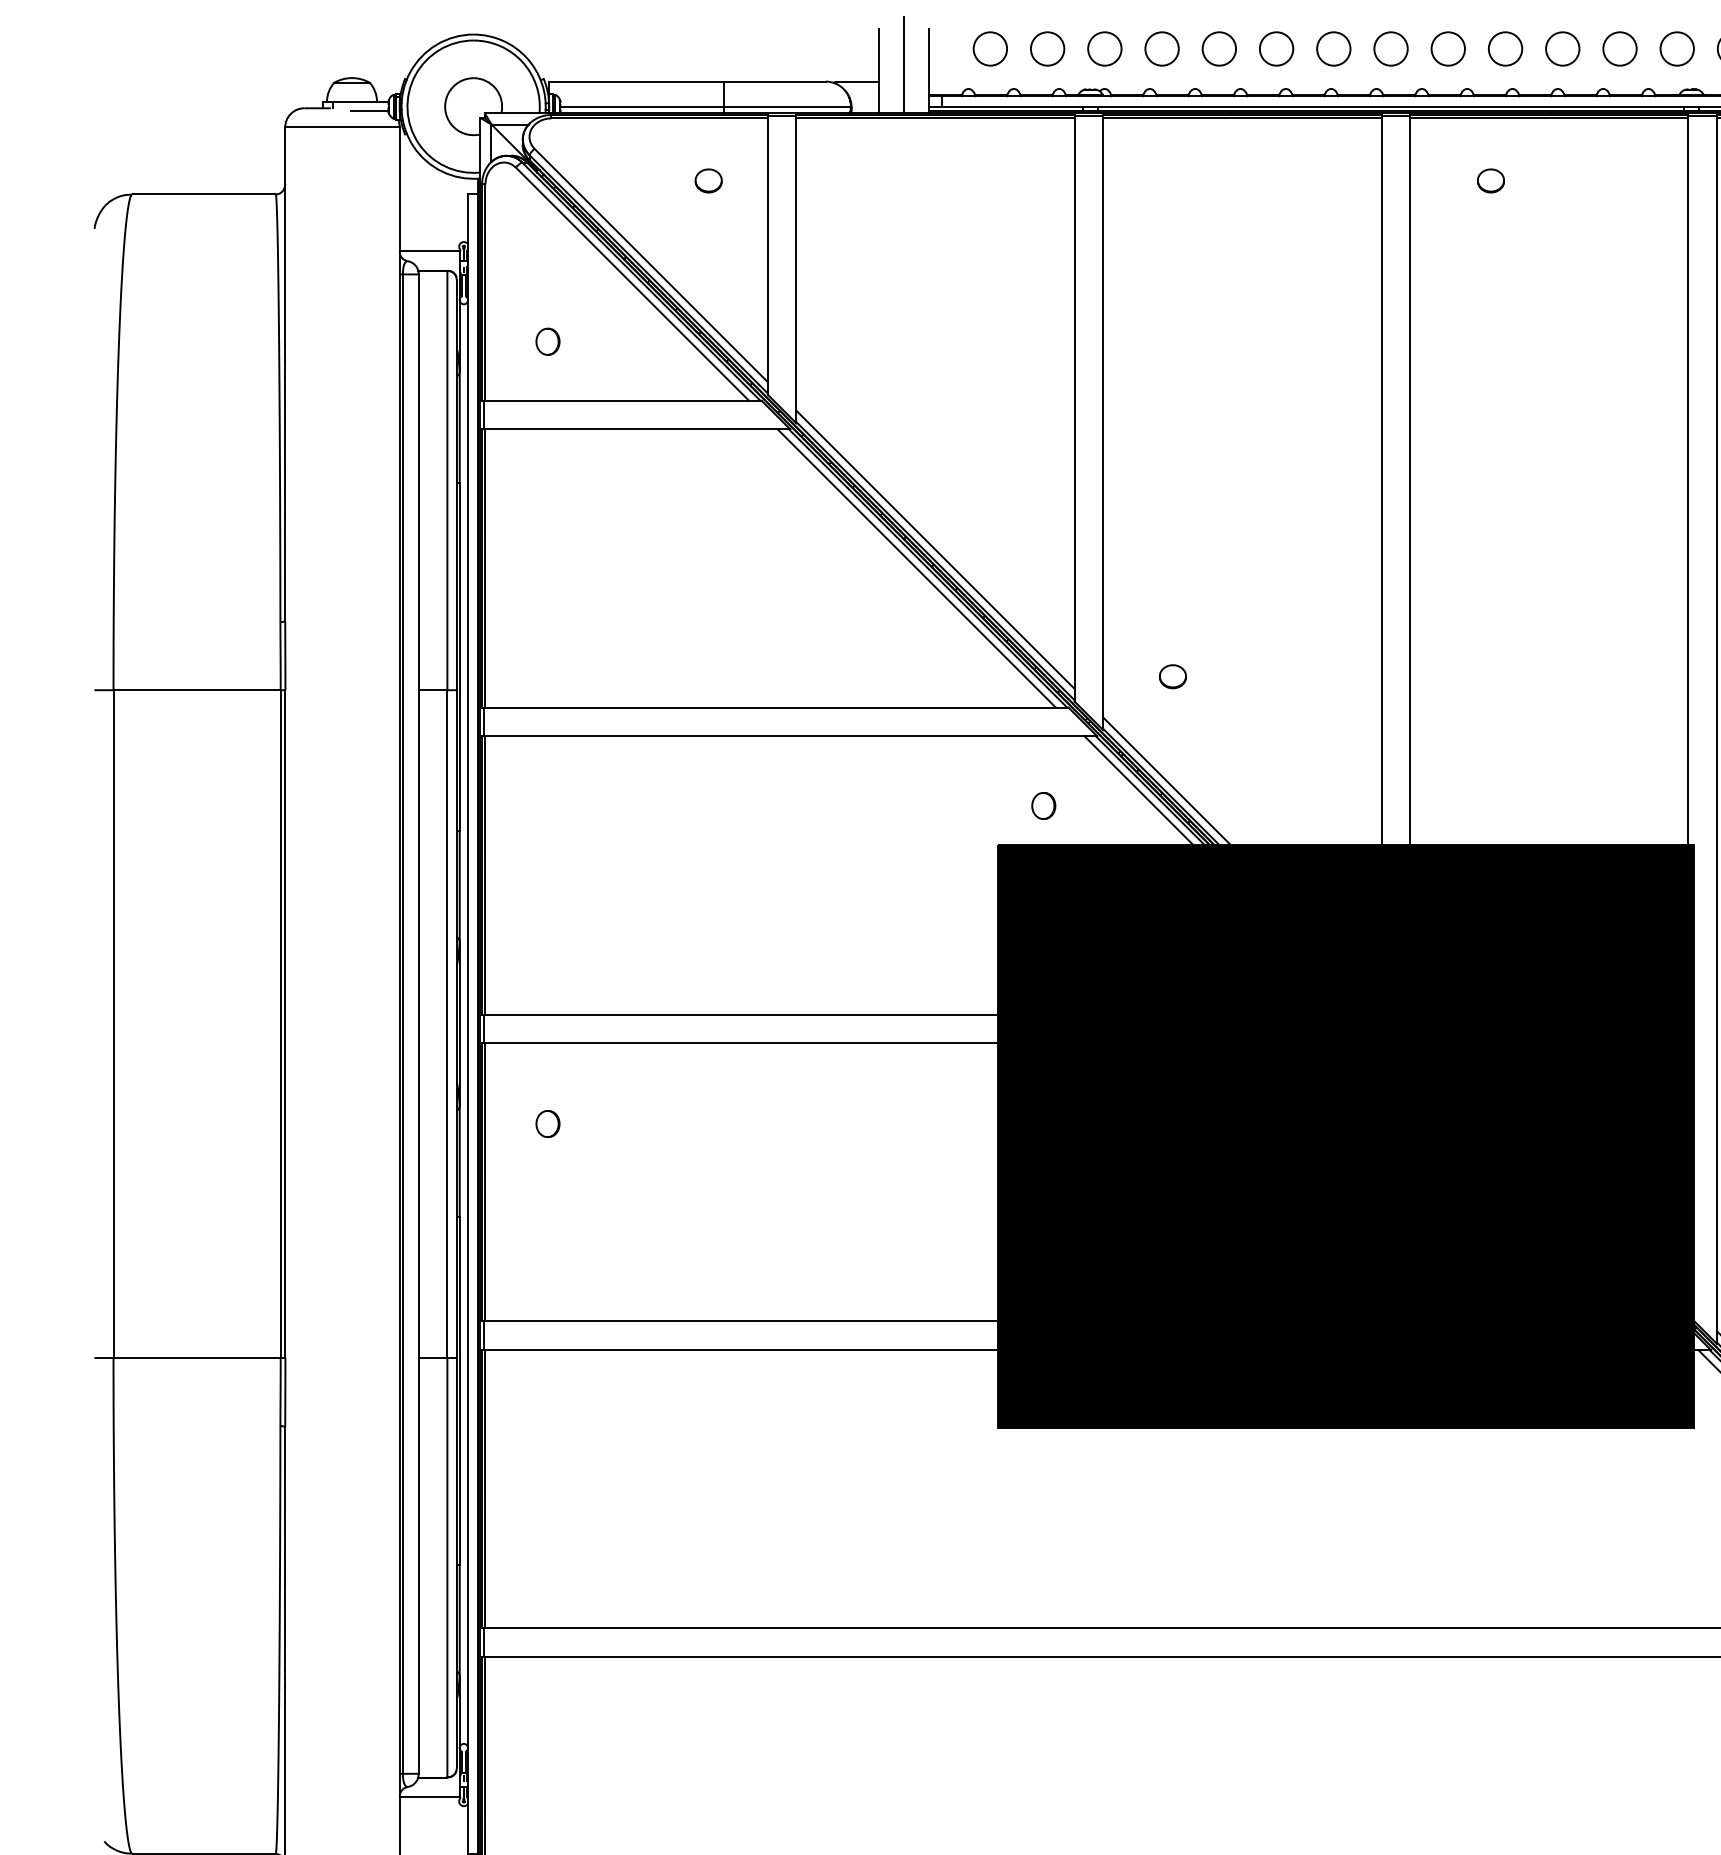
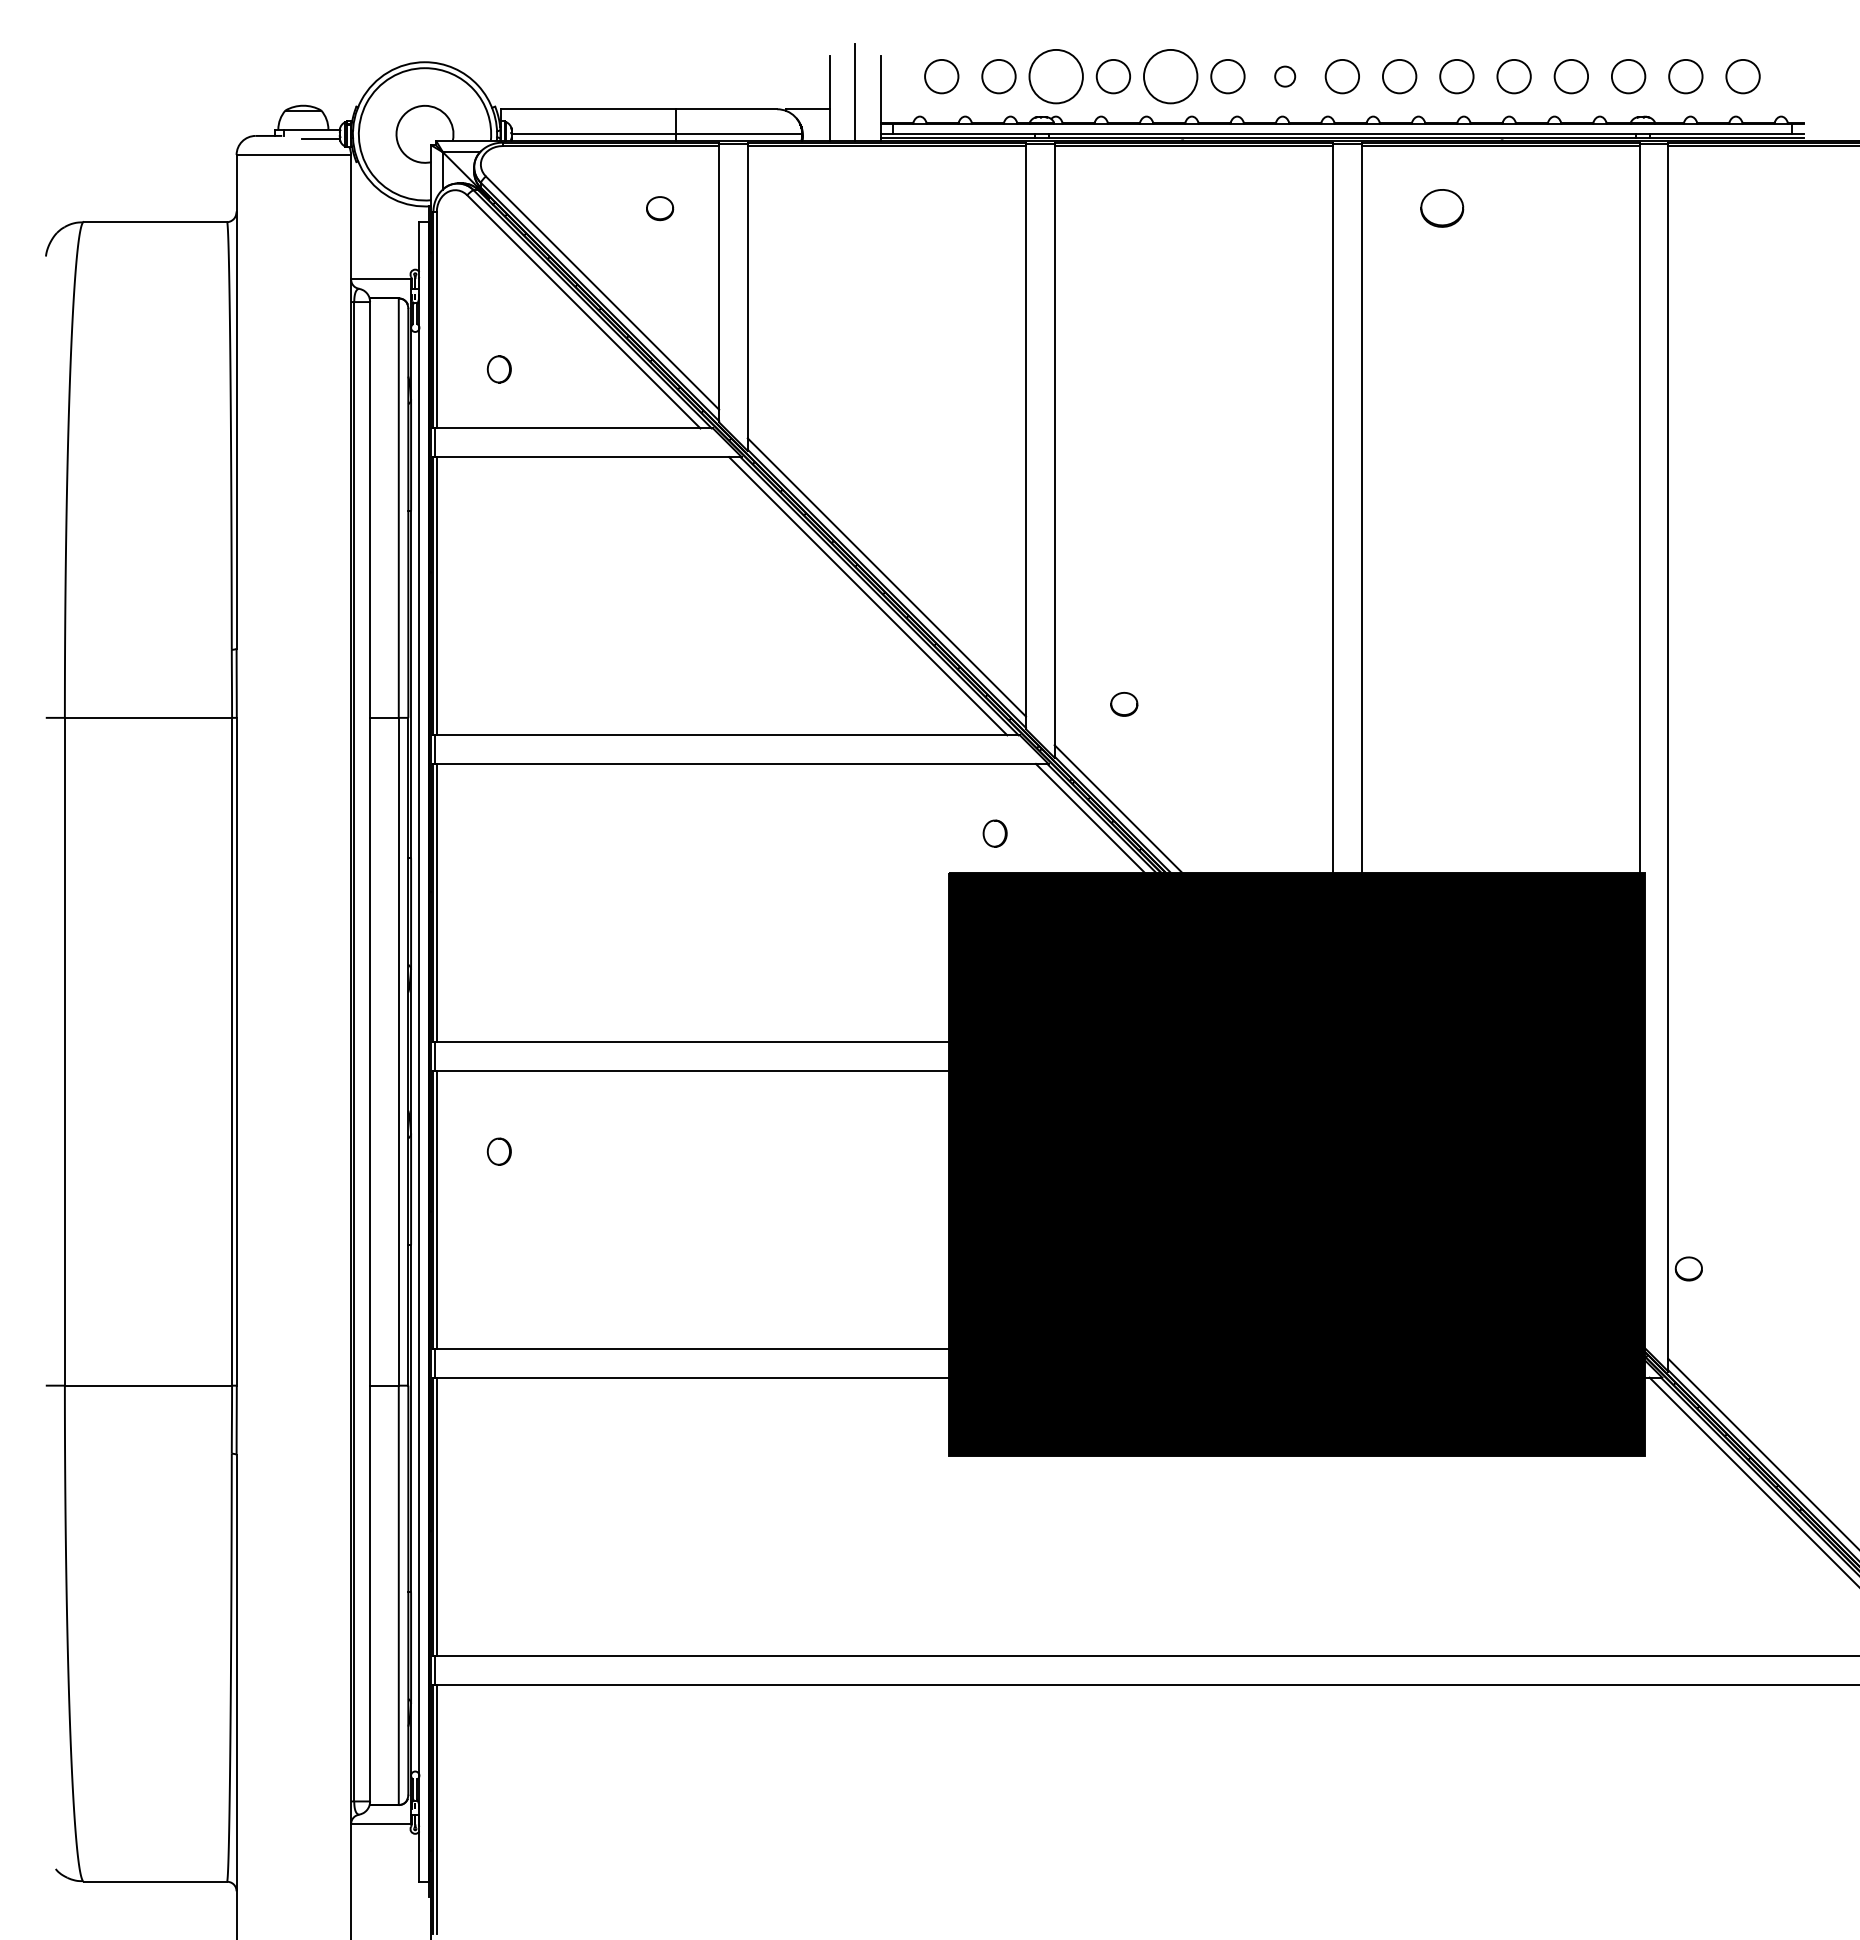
circle: (1104, 48) -> (1055, 76), size x1.6
circle: (1219, 48) -> (1170, 76), size x1.6
circle: (1333, 48) -> (1284, 76), size x0.6
part: (1491, 180) -> (1442, 208), size x1.6

